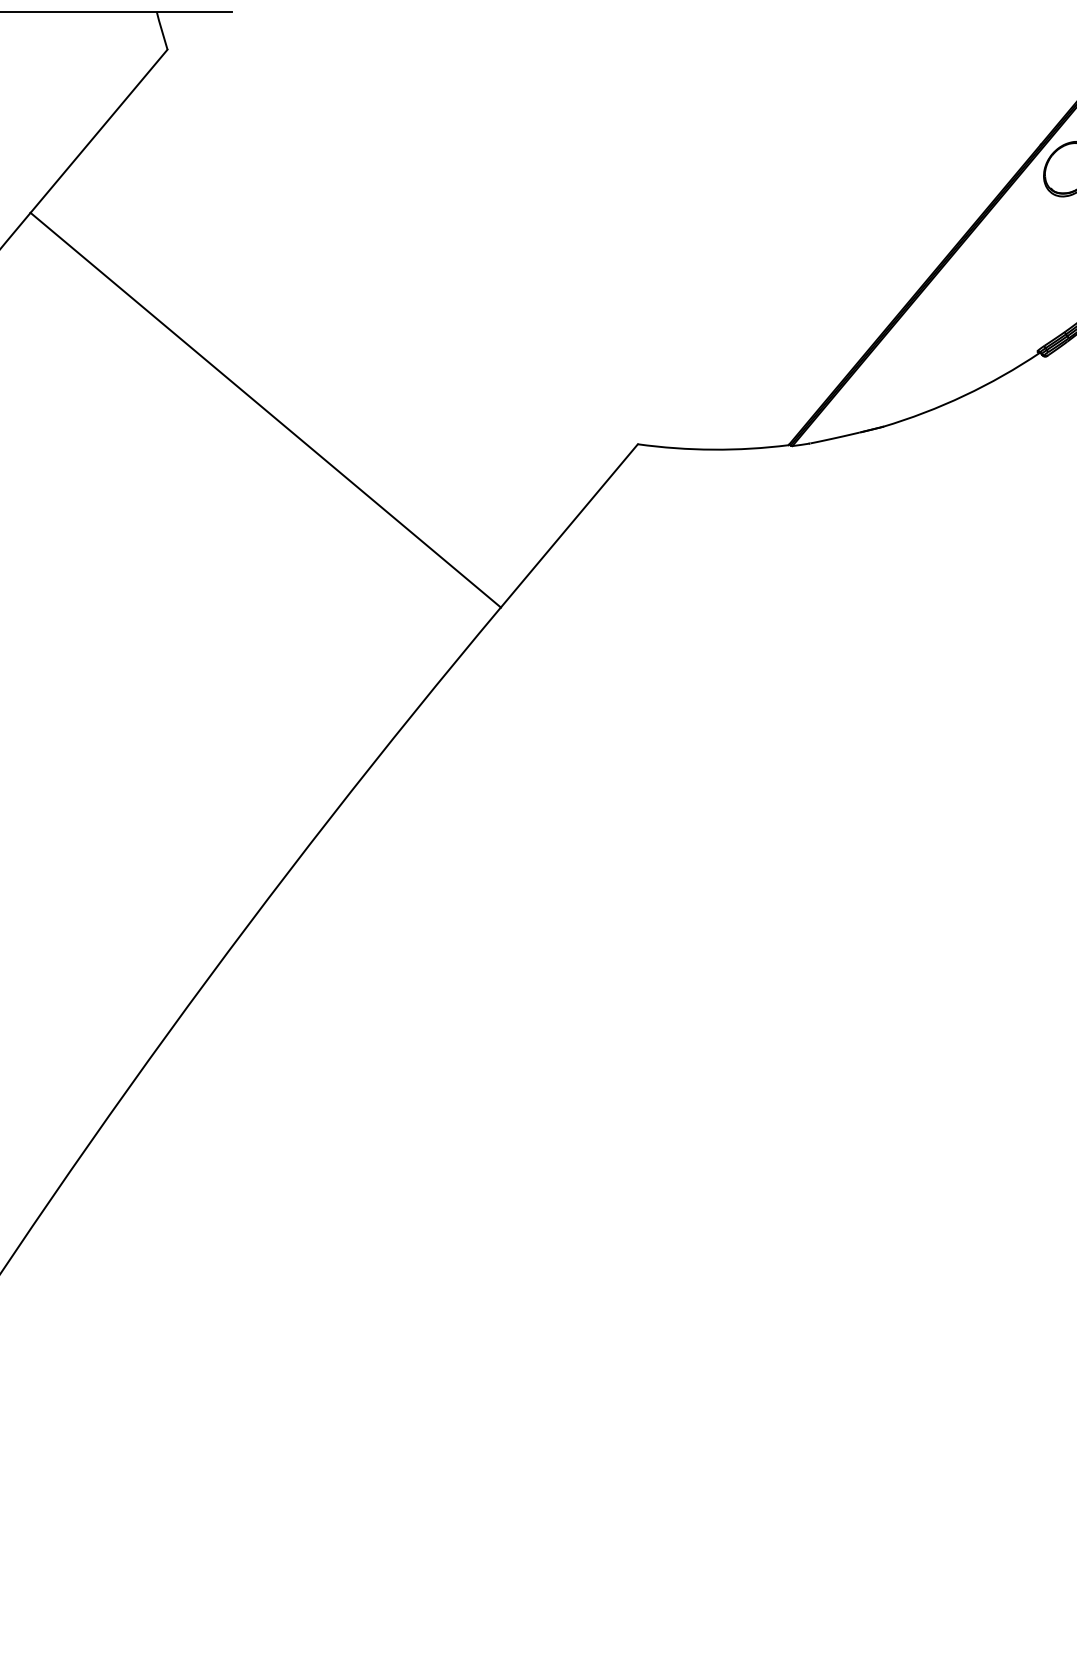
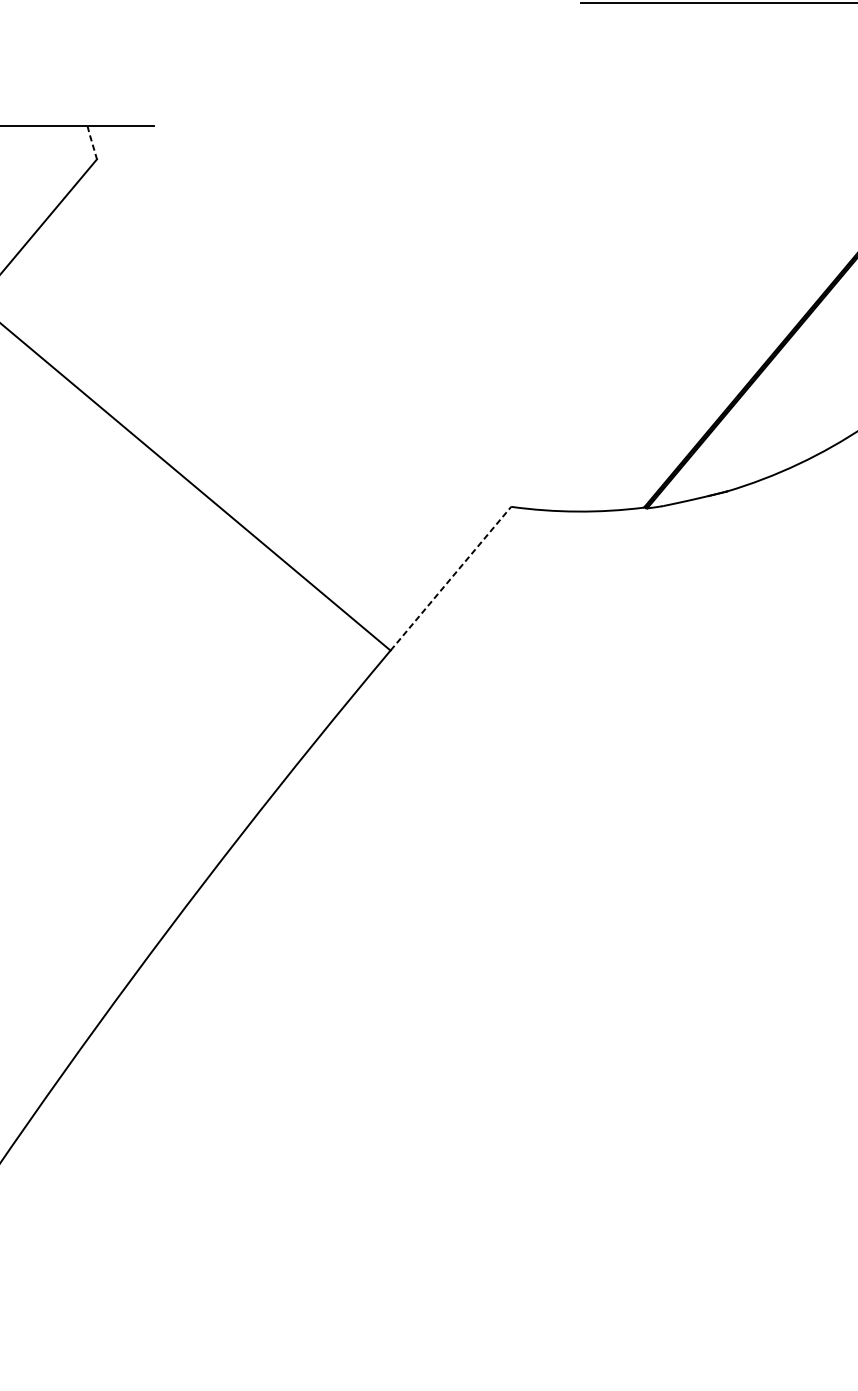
line: (161, 30) -> (91, 142), solid -> dashed
line: (569, 525) -> (450, 578), solid -> dashed

